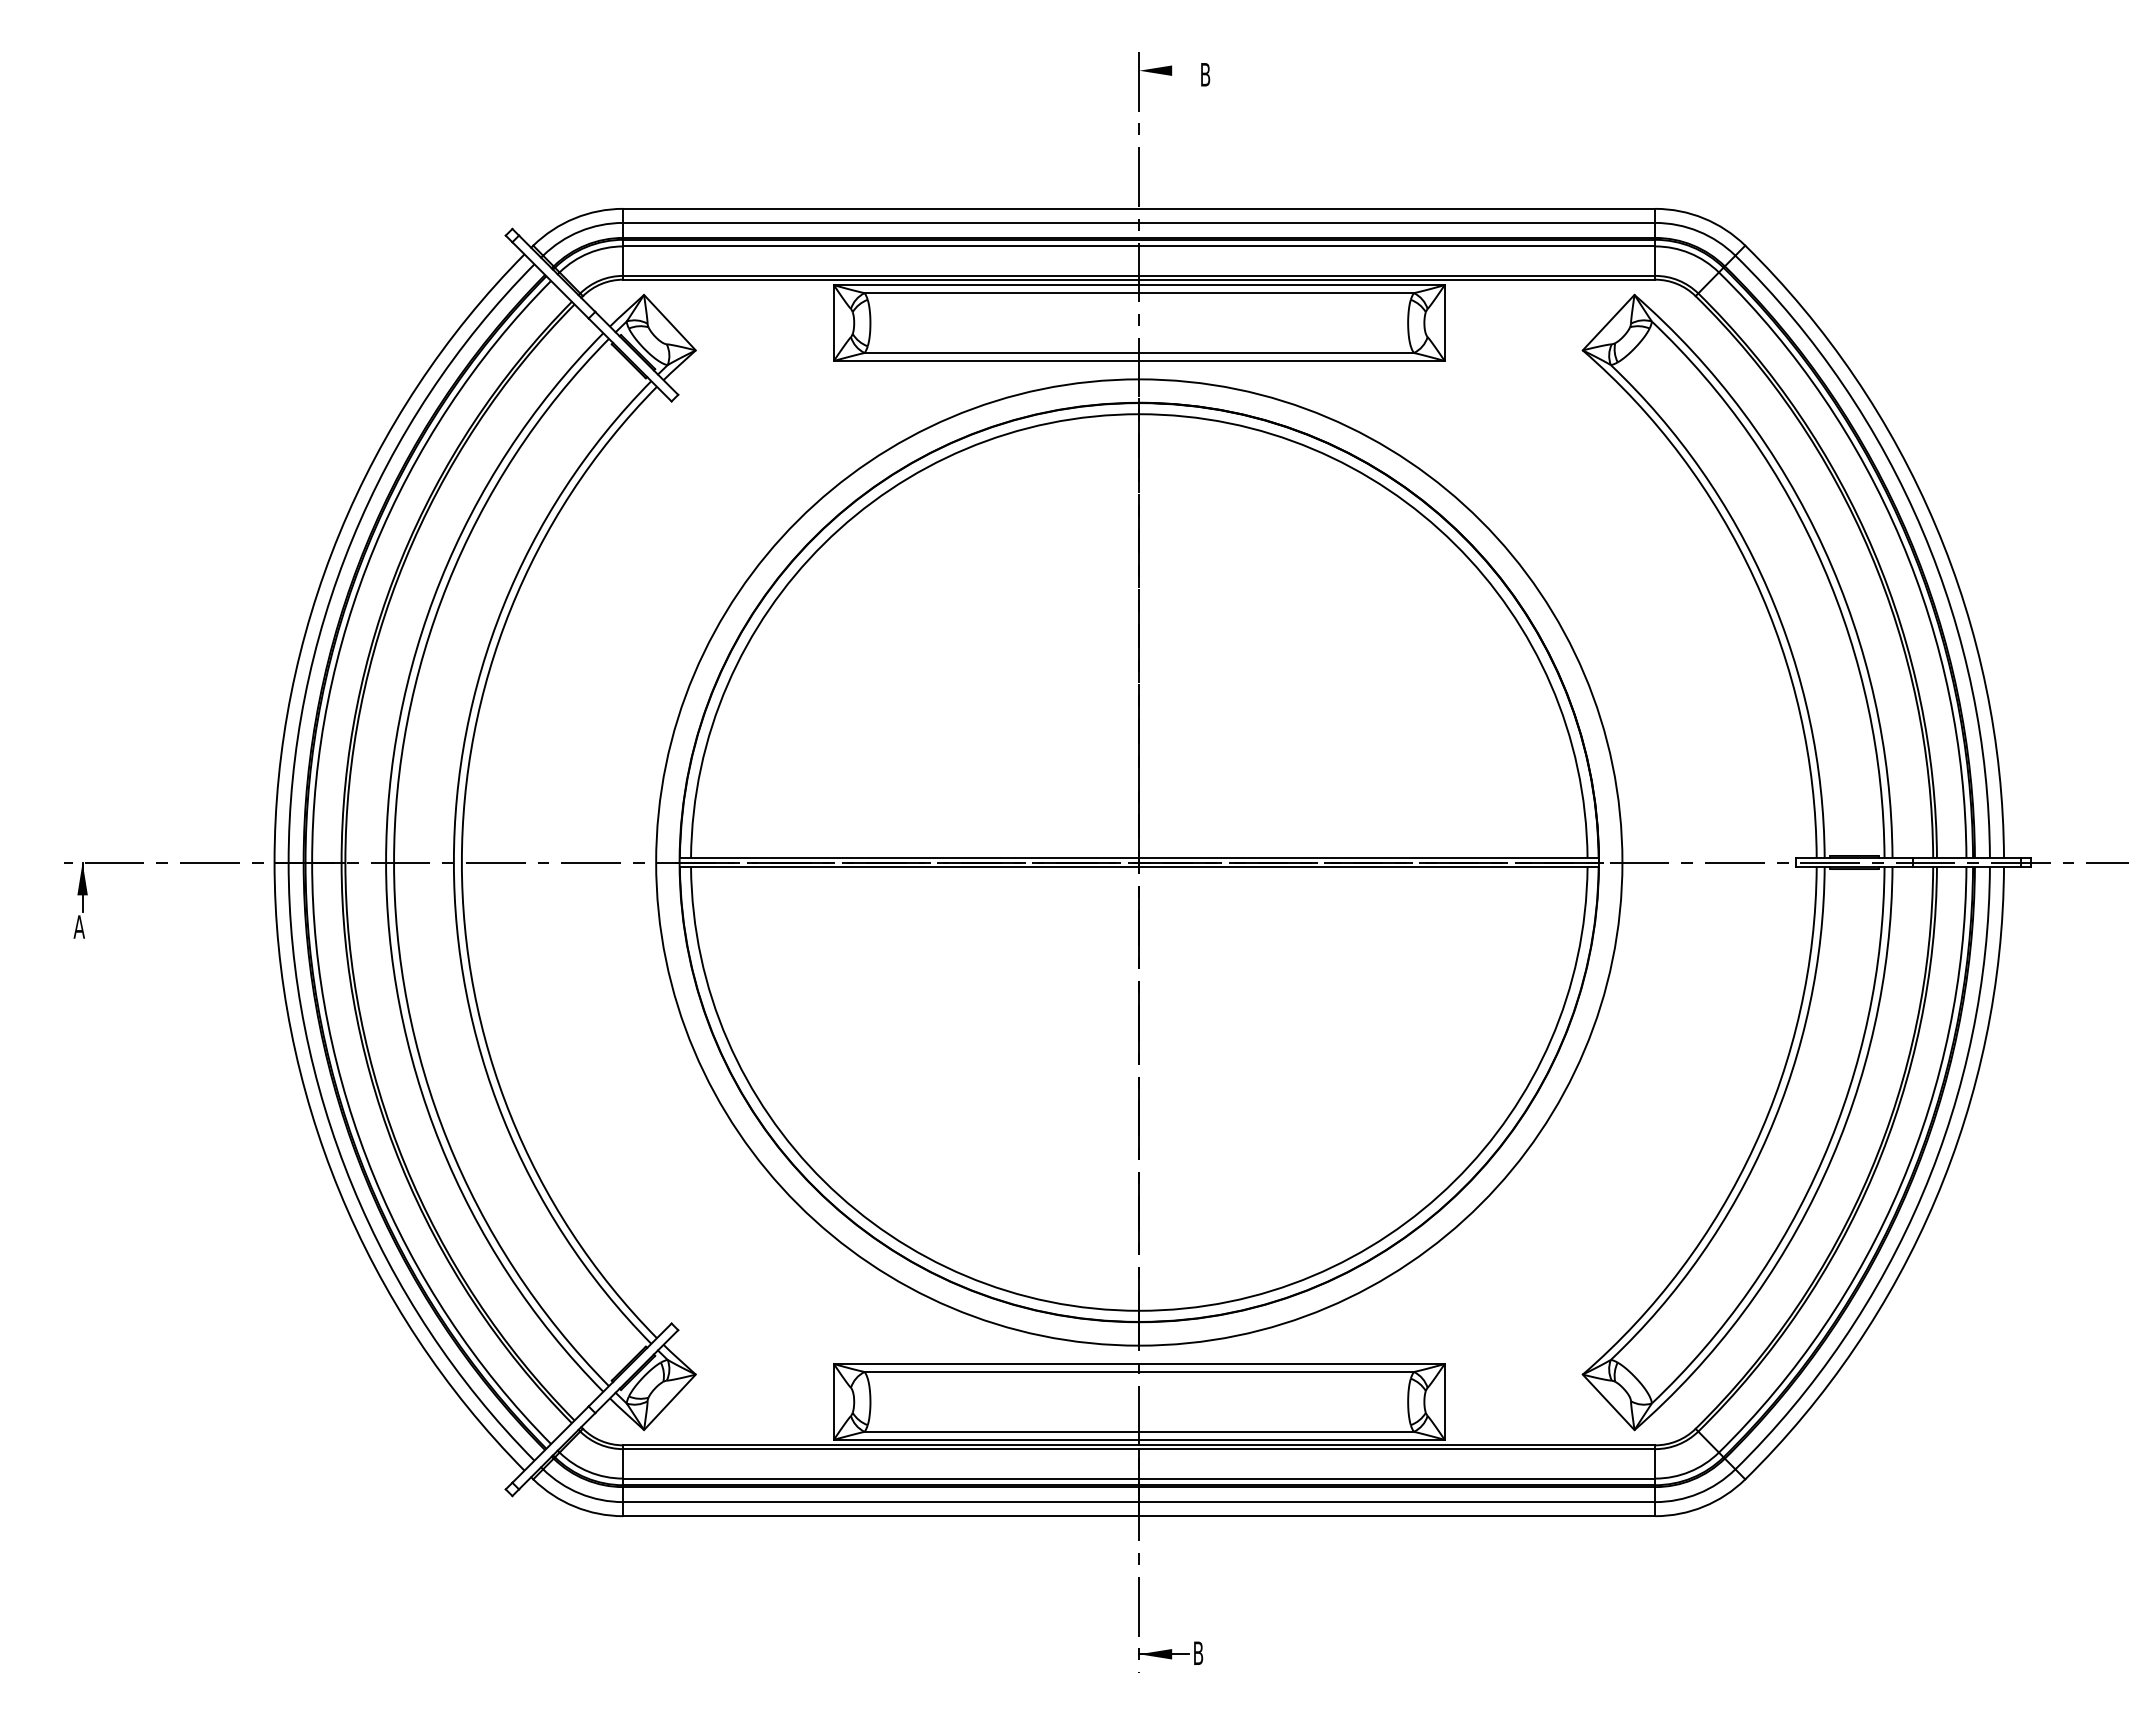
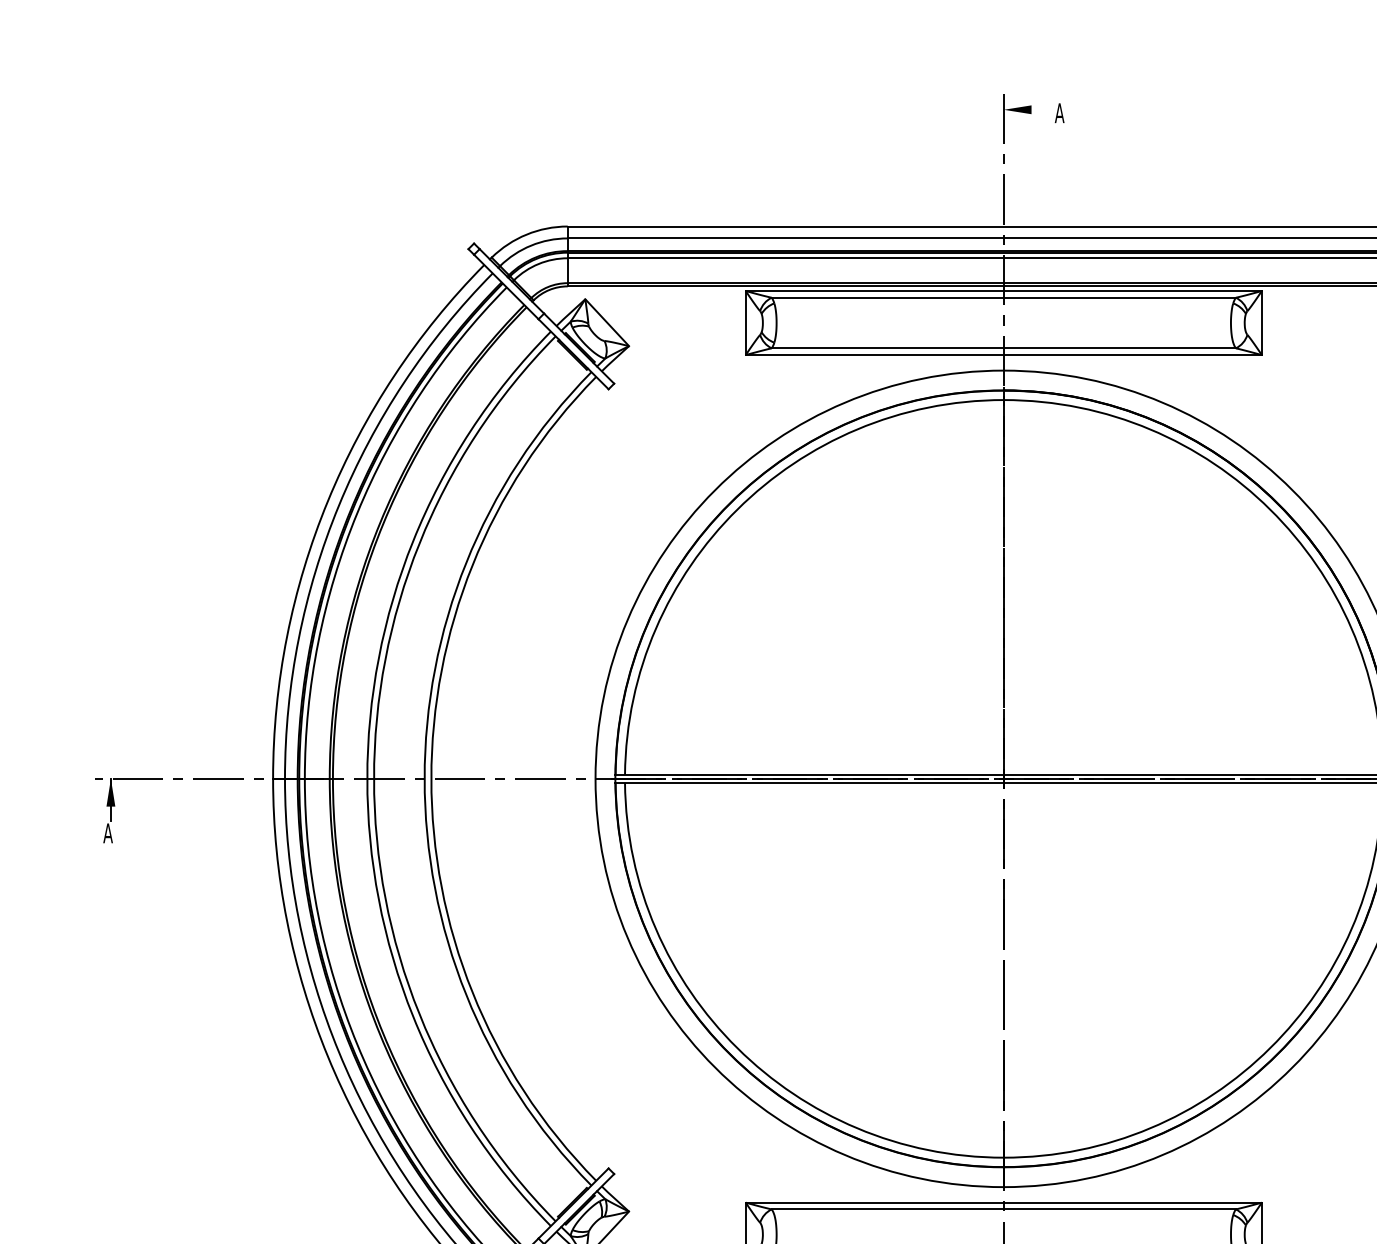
text: (1205, 74) -> (1059, 112), B -> A

